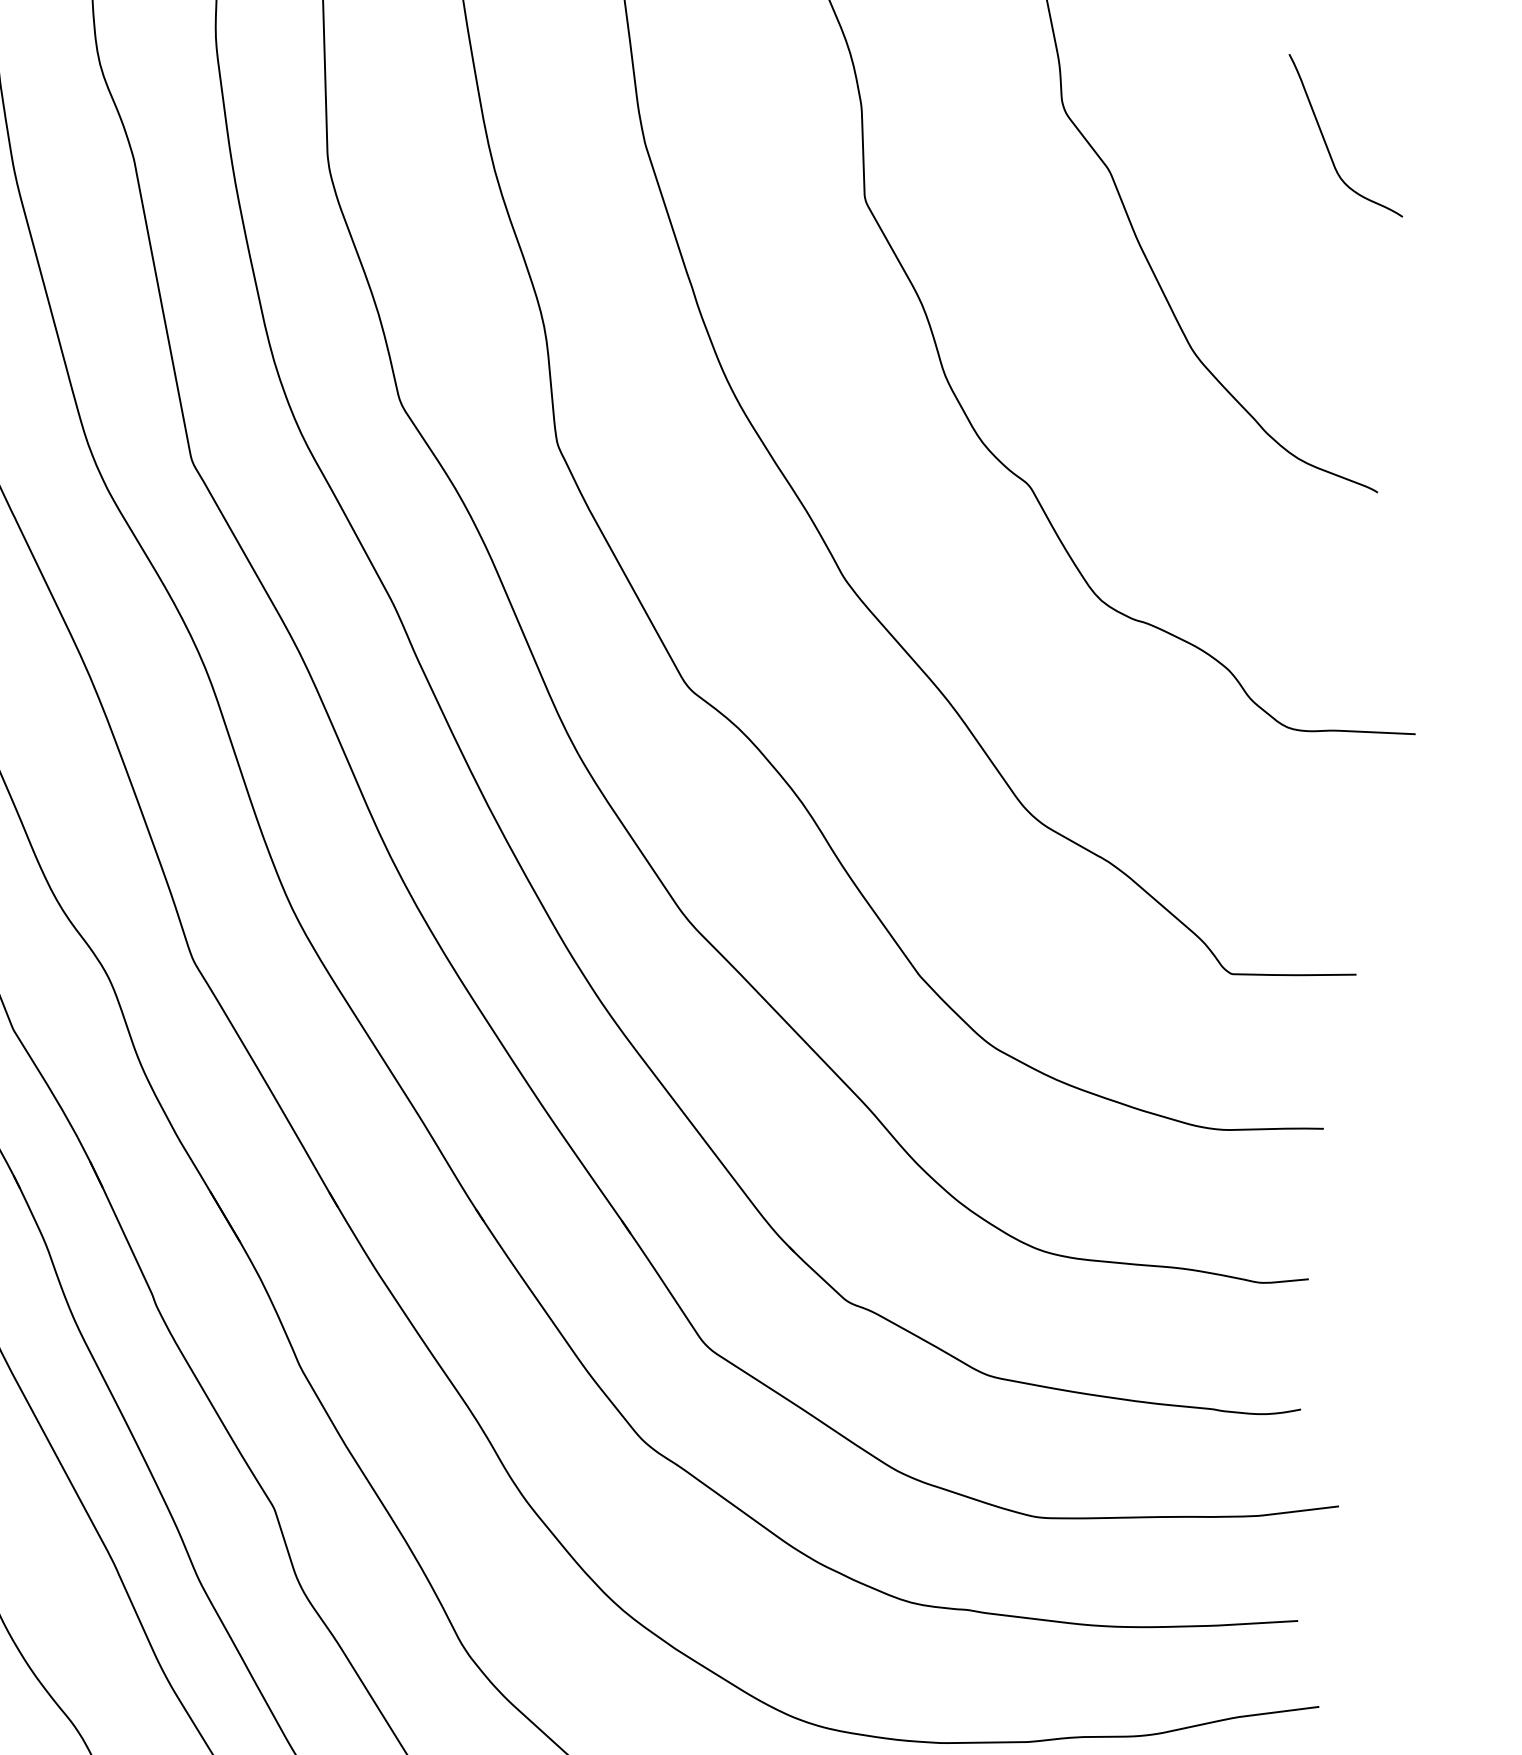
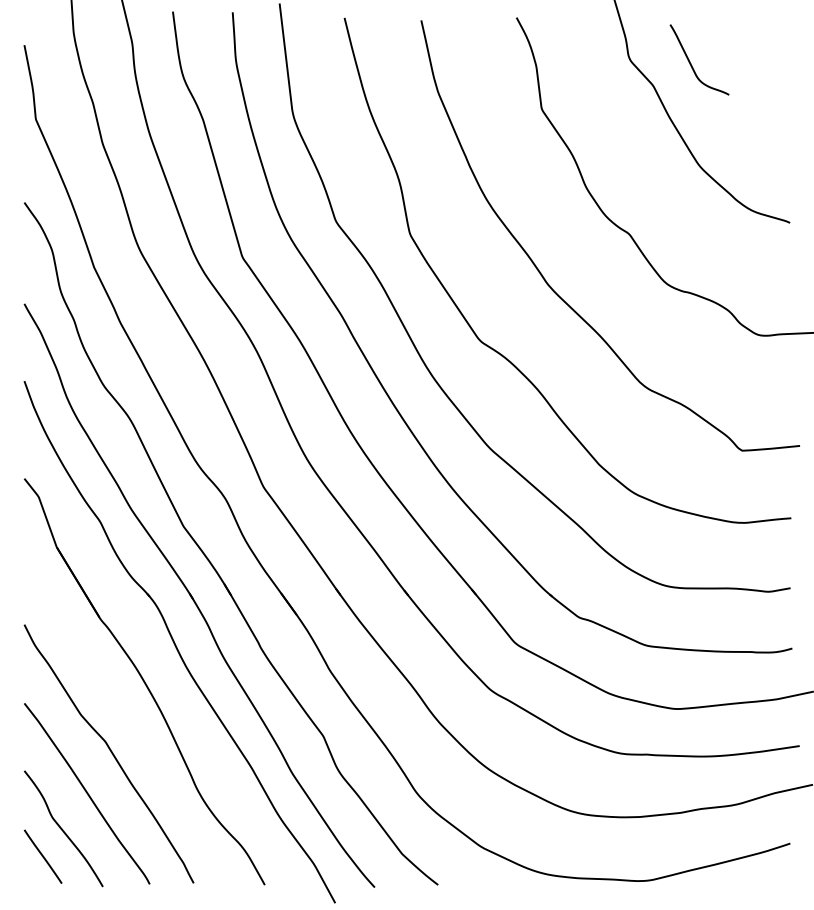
curve: (1327, 141) -> (691, 63), moved

